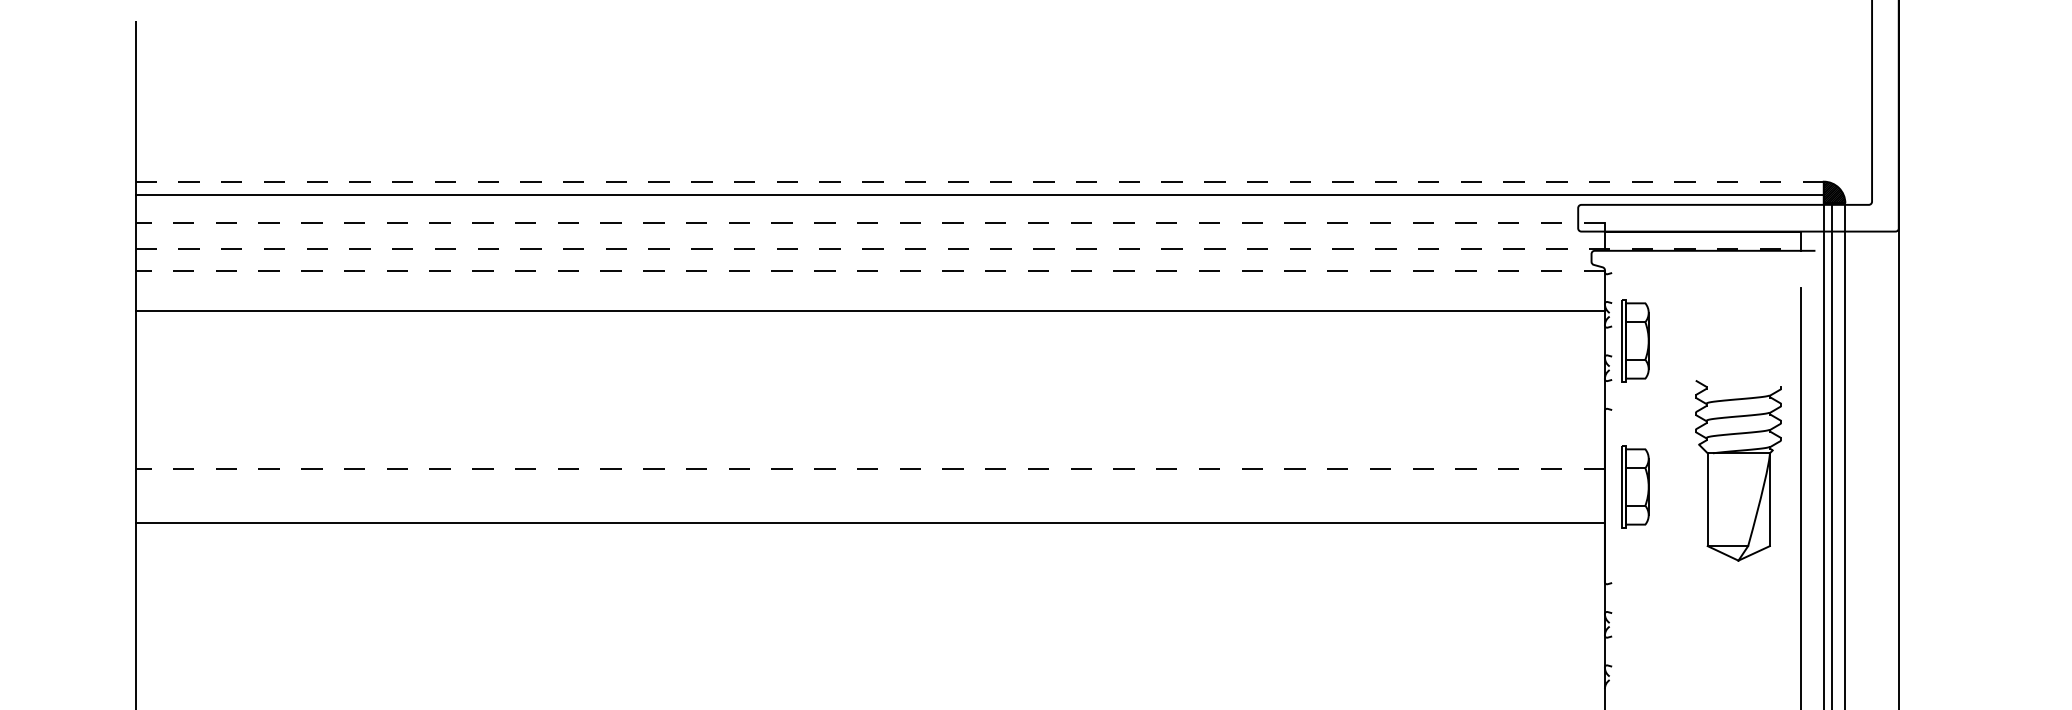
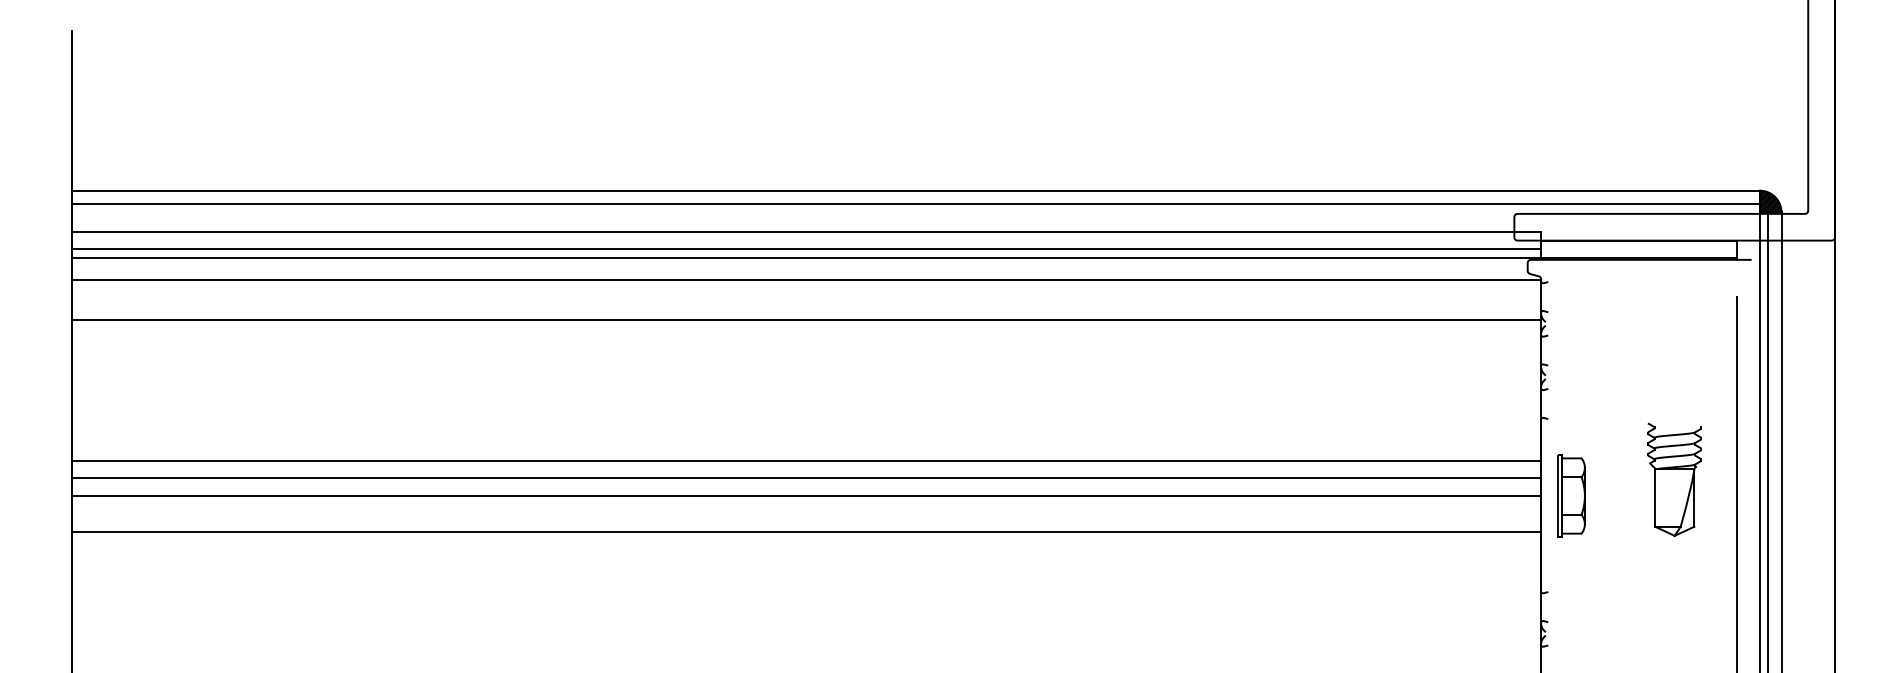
line: (980, 181) -> (916, 190), dashed -> solid
line: (870, 223) -> (806, 232), dashed -> solid
line: (869, 240) -> (805, 249), added
line: (968, 248) -> (904, 257), dashed -> solid
line: (870, 270) -> (806, 279), dashed -> solid
part: (1635, 340) -> (1571, 349), removed
line: (869, 451) -> (805, 460), added
line: (870, 469) -> (806, 478), dashed -> solid
part: (1738, 470) -> (1674, 479), size x0.62
line: (869, 486) -> (805, 495), added

